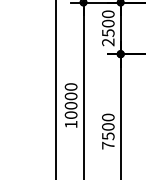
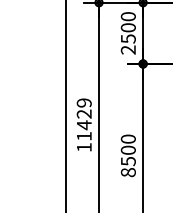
text: (70, 100) -> (83, 119), 10000 -> 11429
text: (107, 145) -> (127, 172), 7500 -> 8500

